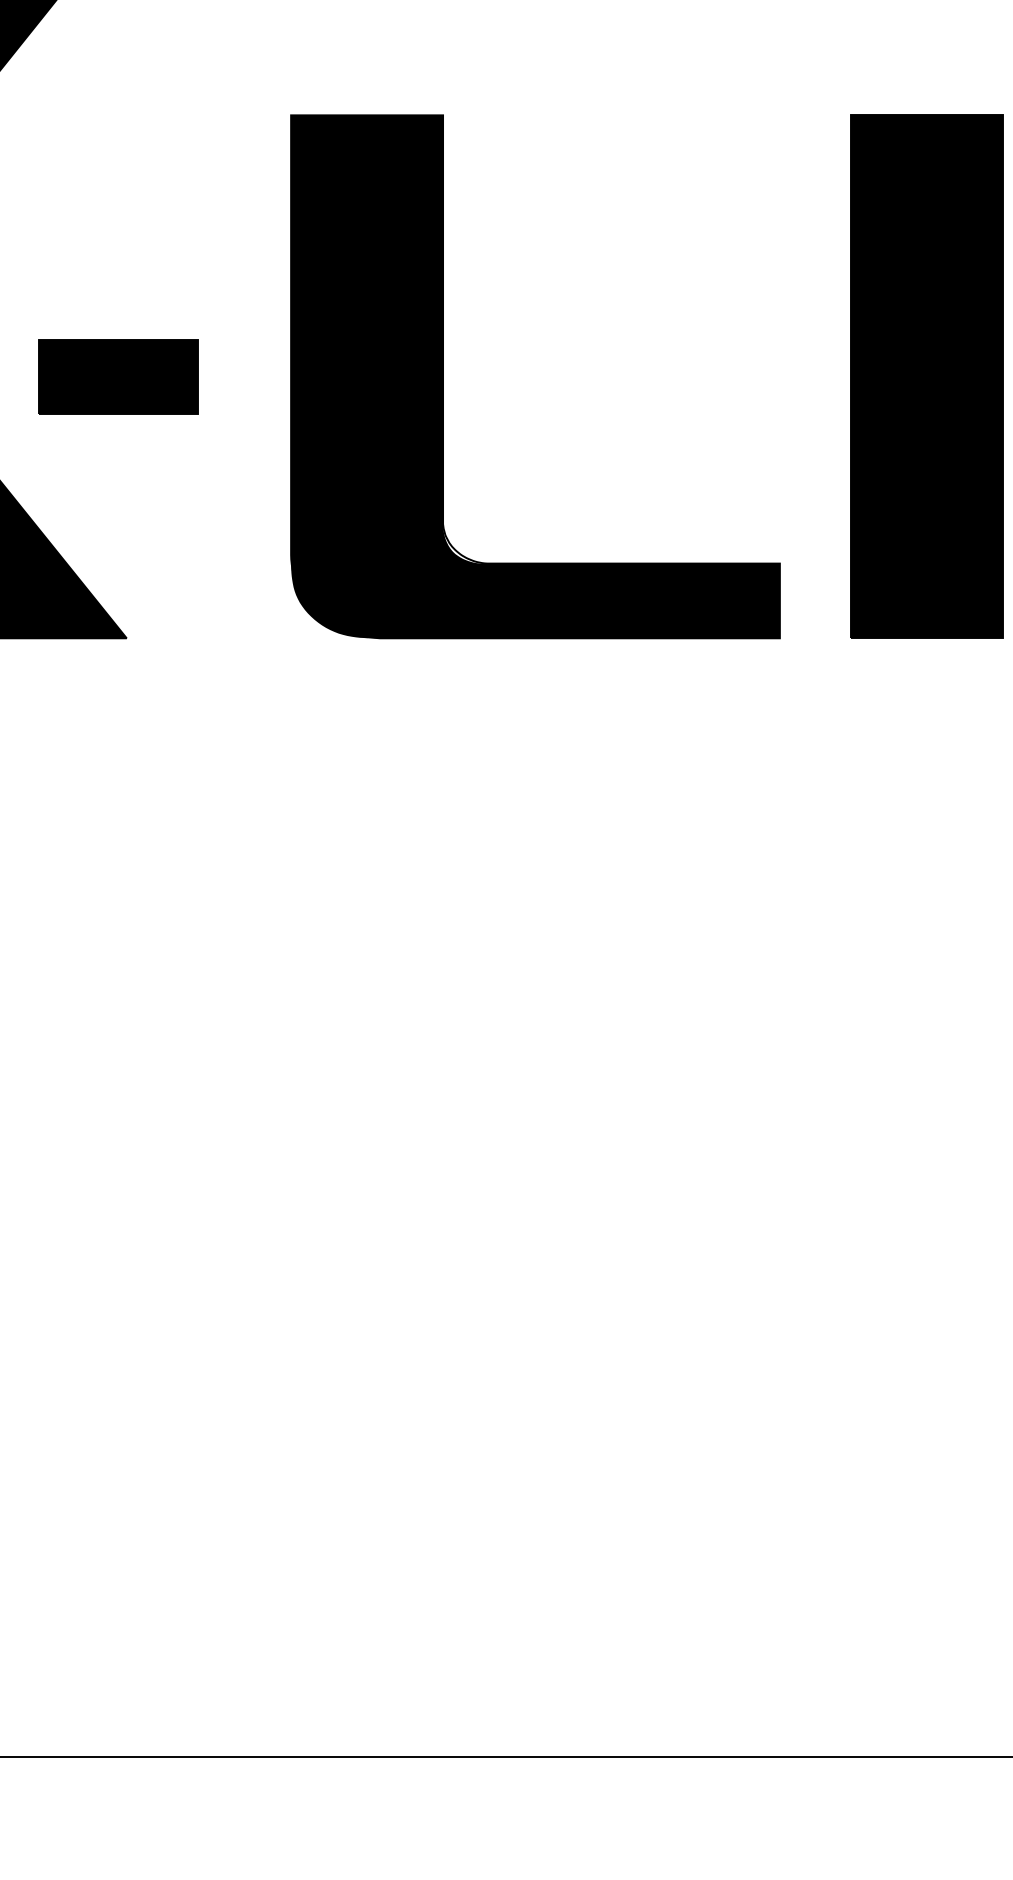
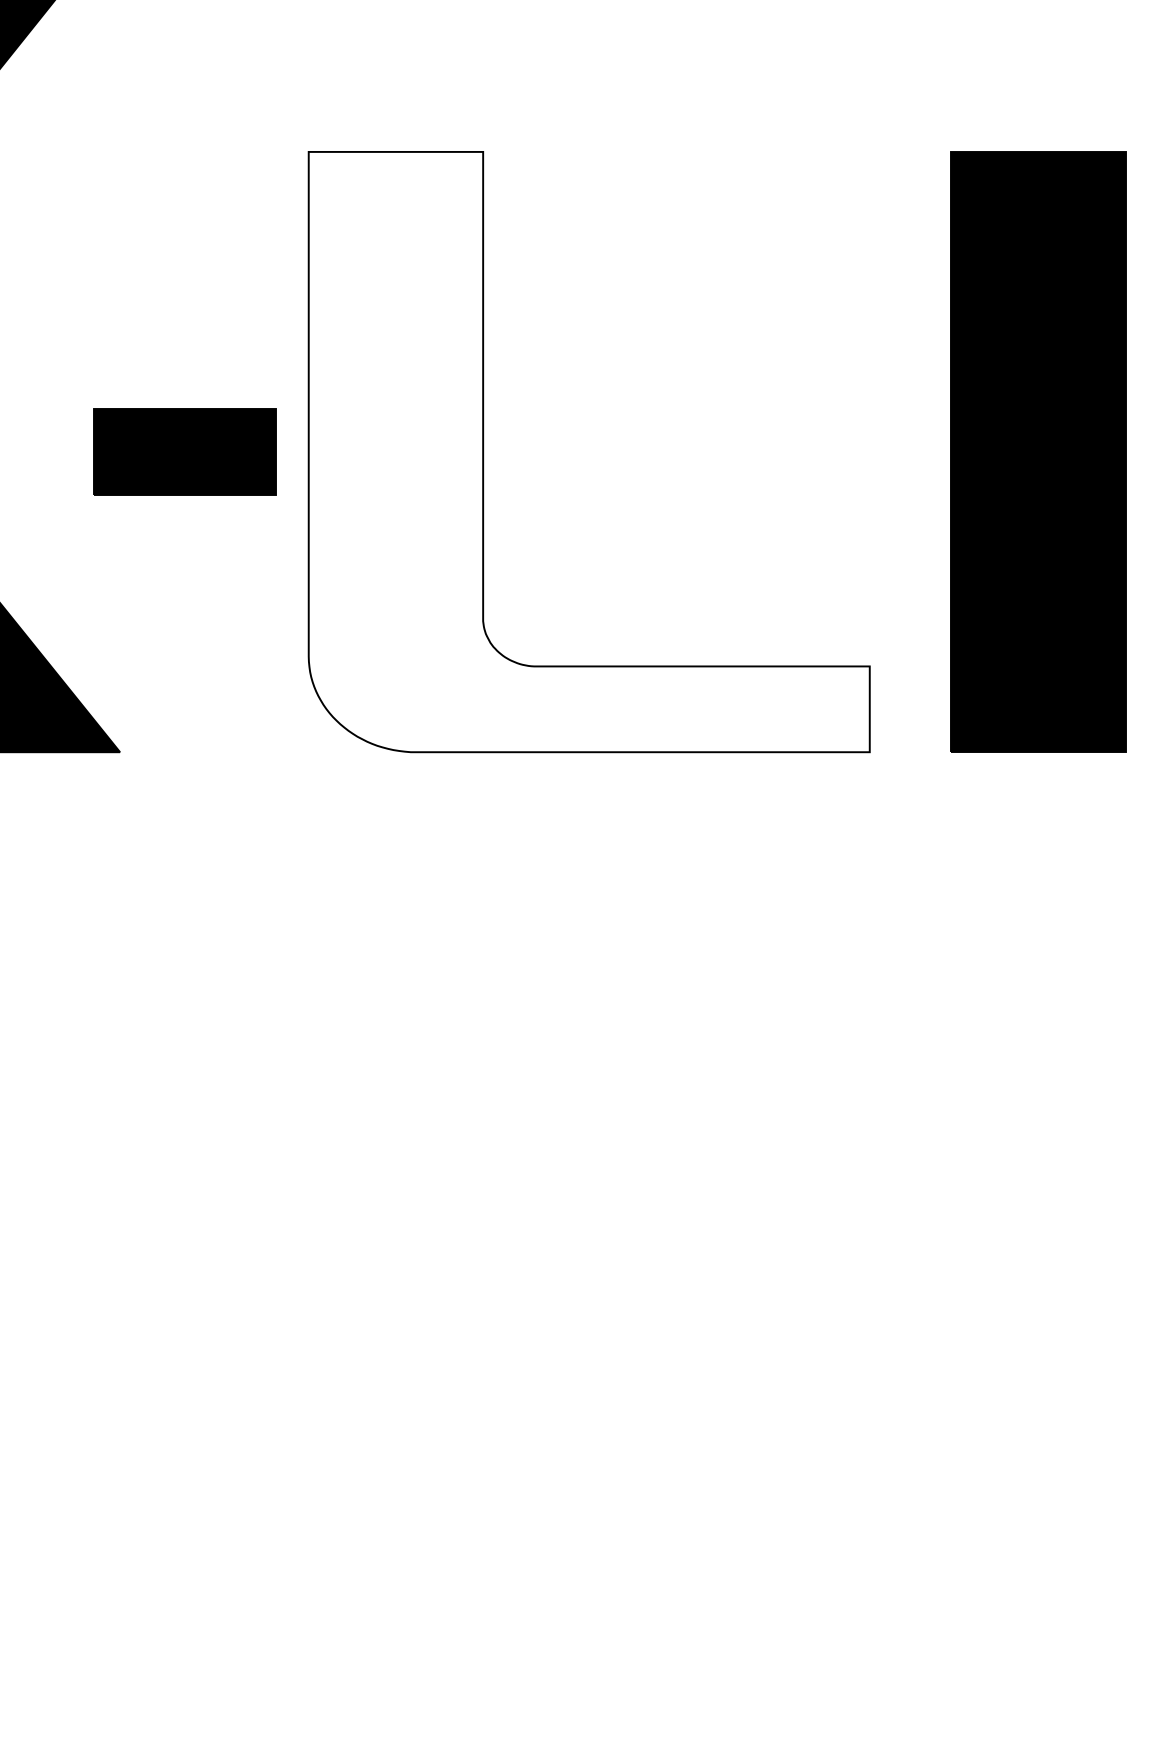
part: (118, 376) -> (185, 451), moved
fill: (535, 376) -> (589, 451), removed

